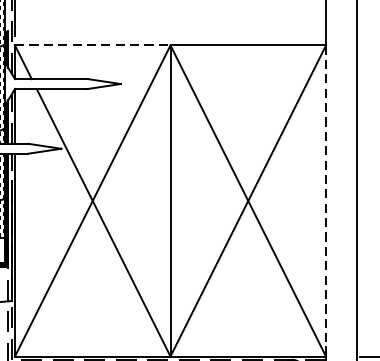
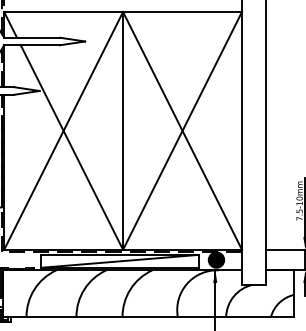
line: (93, 46) -> (64, 12), dashed -> solid
line: (325, 200) -> (241, 130), dashed -> solid

